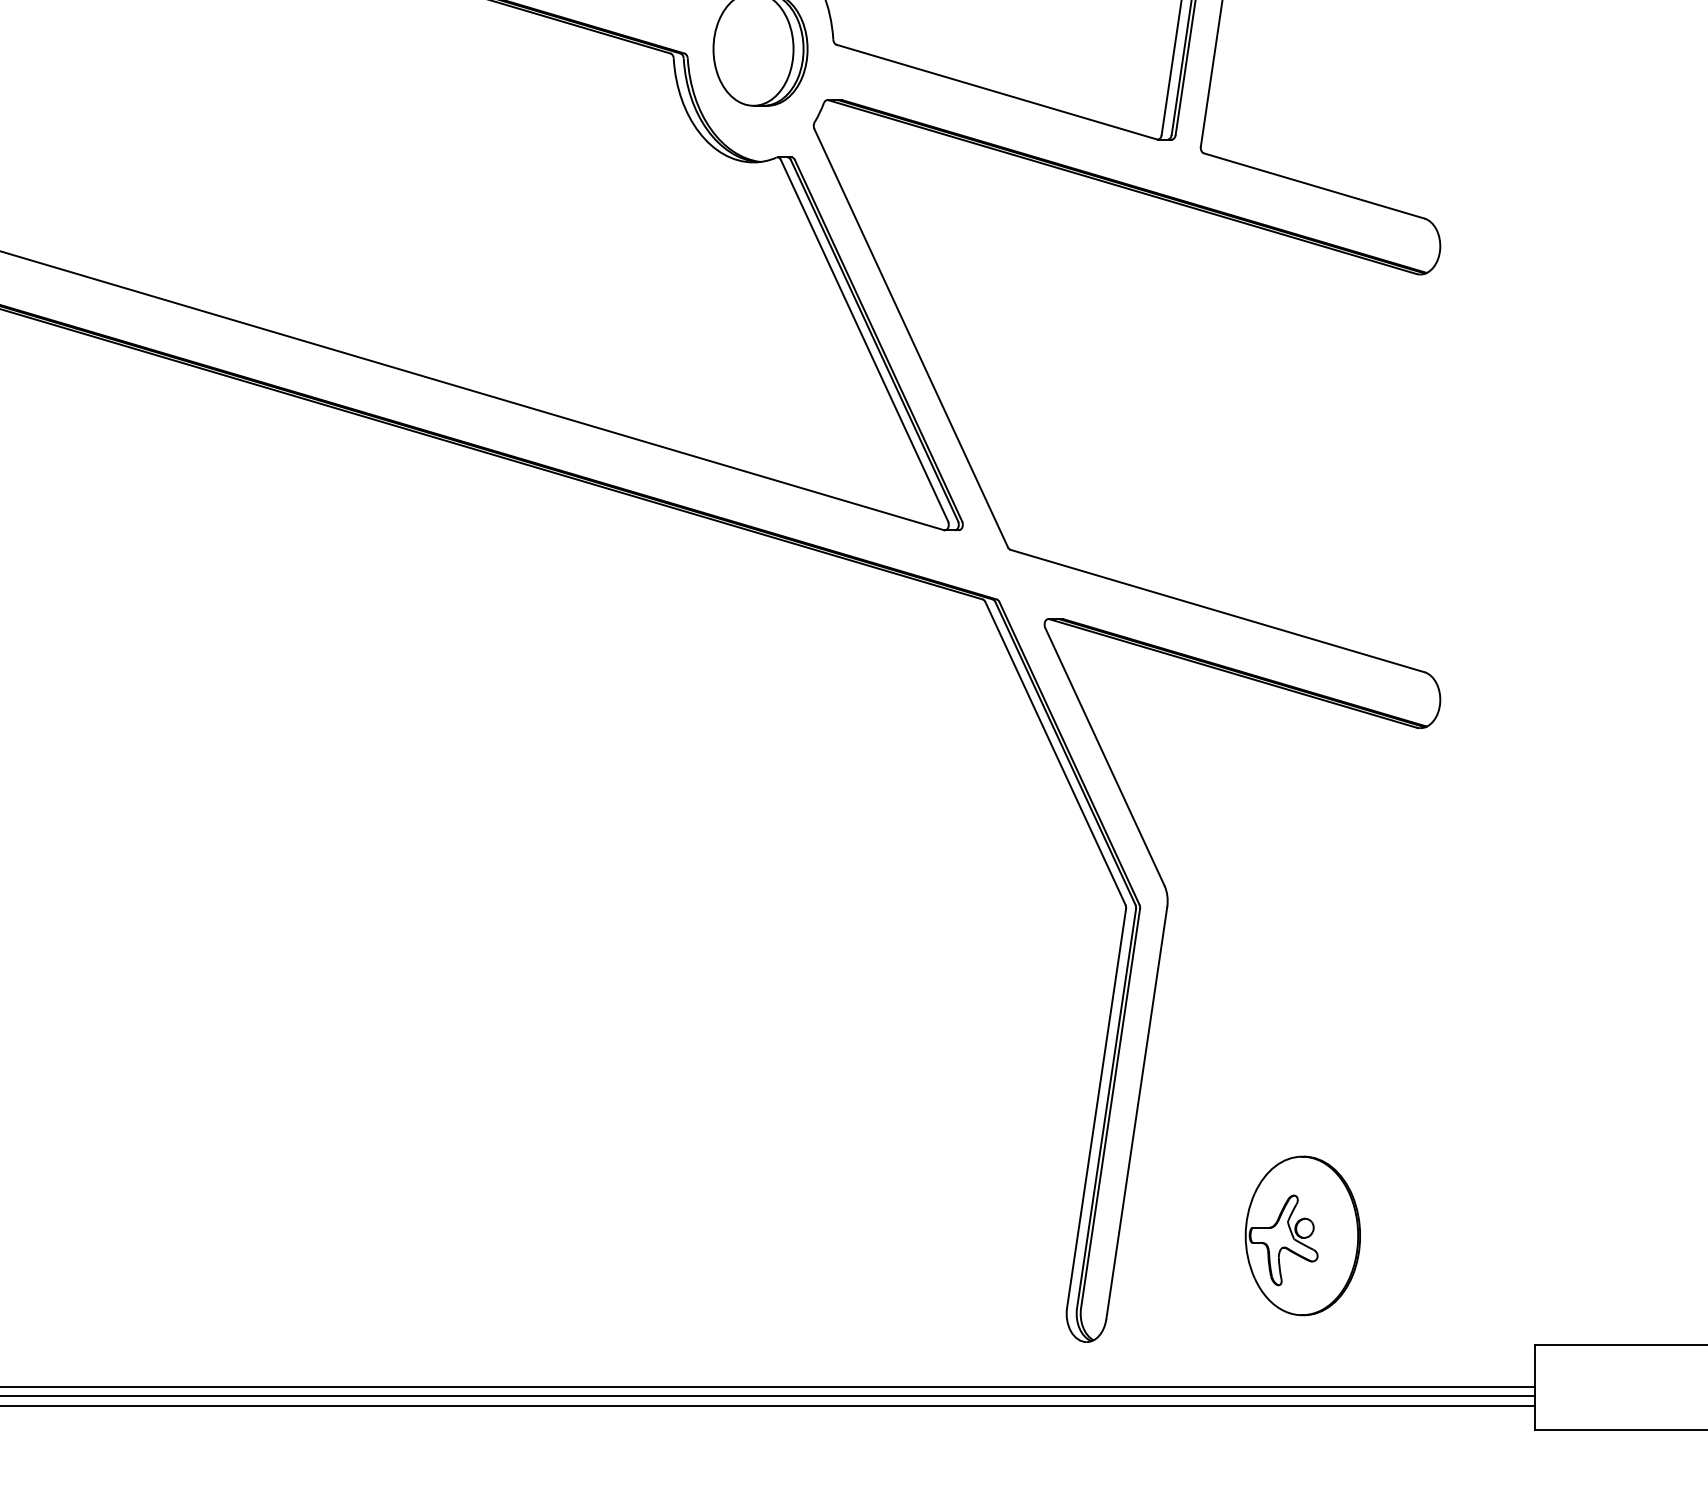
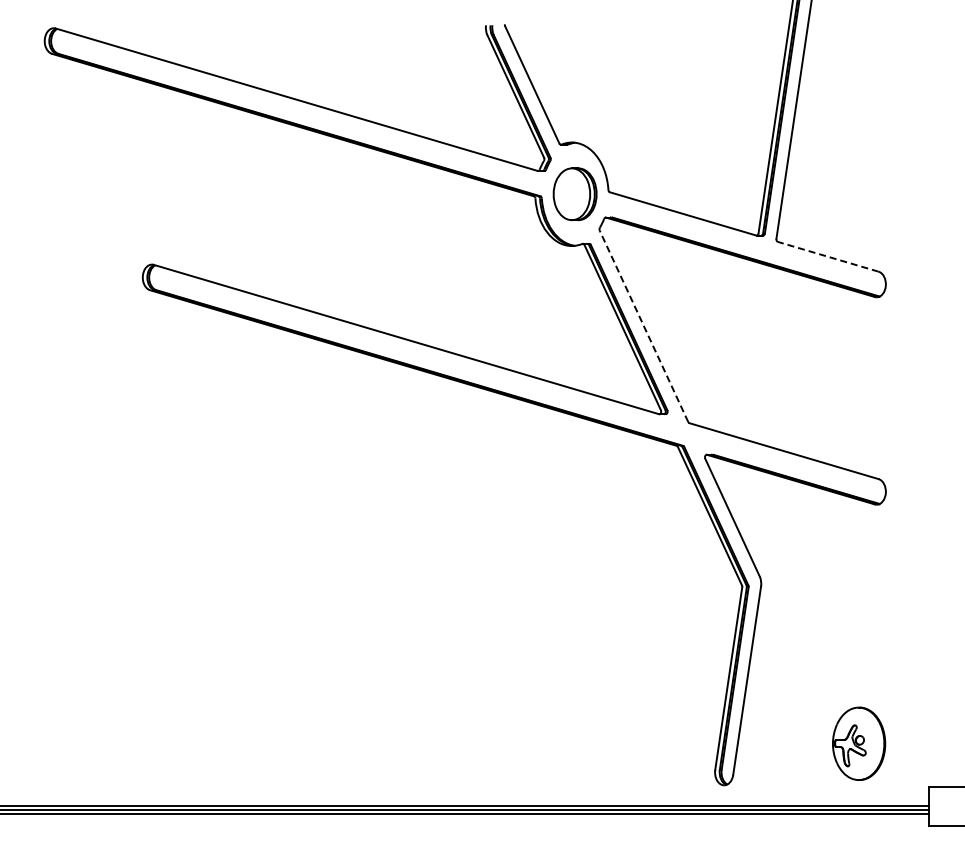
line: (1314, 185) -> (828, 256), solid -> dashed
line: (910, 336) -> (643, 325), solid -> dashed
part: (1303, 1235) -> (859, 743), moved

